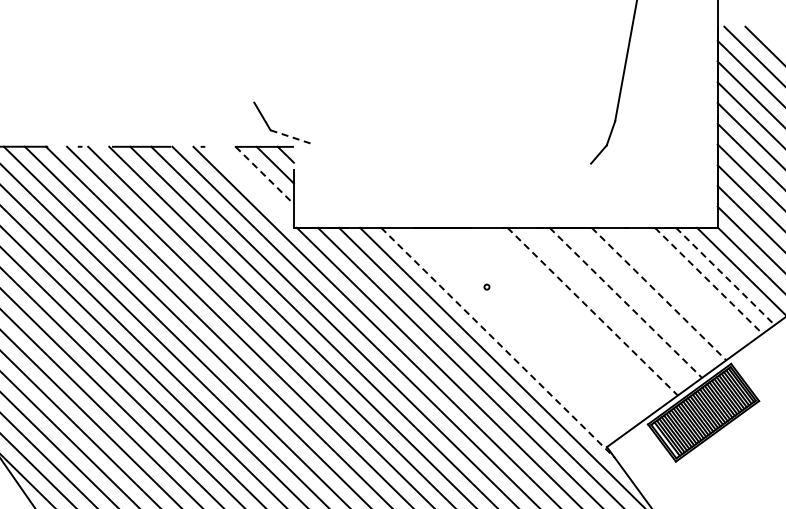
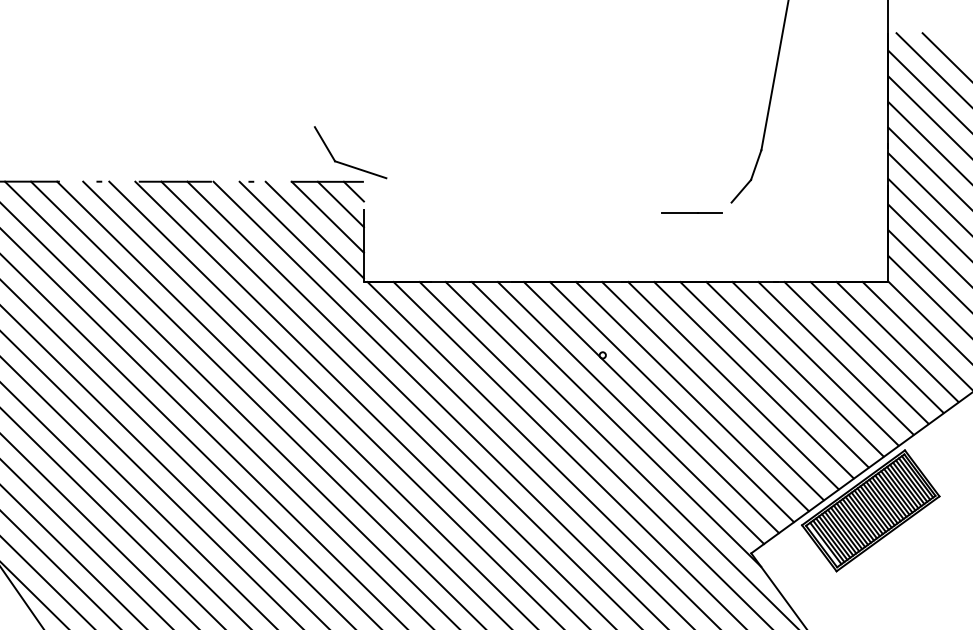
line: (291, 137) -> (360, 170), dashed -> solid
line: (559, 171) -> (692, 212), added
line: (264, 175) -> (327, 217), dashed -> solid
line: (253, 185) -> (313, 229), added
line: (725, 276) -> (897, 342), dashed -> solid
line: (708, 281) -> (876, 348), dashed -> solid
line: (691, 284) -> (855, 352), added
line: (675, 289) -> (836, 358), added
line: (659, 294) -> (816, 364), dashed -> solid
line: (641, 297) -> (793, 368), added
line: (625, 302) -> (774, 374), dashed -> solid
line: (608, 306) -> (753, 379), added
line: (592, 311) -> (733, 385), dashed -> solid
line: (575, 315) -> (712, 390), added
line: (559, 320) -> (692, 396), added
line: (542, 324) -> (671, 401), added
line: (526, 328) -> (651, 406), added
line: (509, 333) -> (630, 412), added
line: (498, 343) -> (617, 425), dashed -> solid

